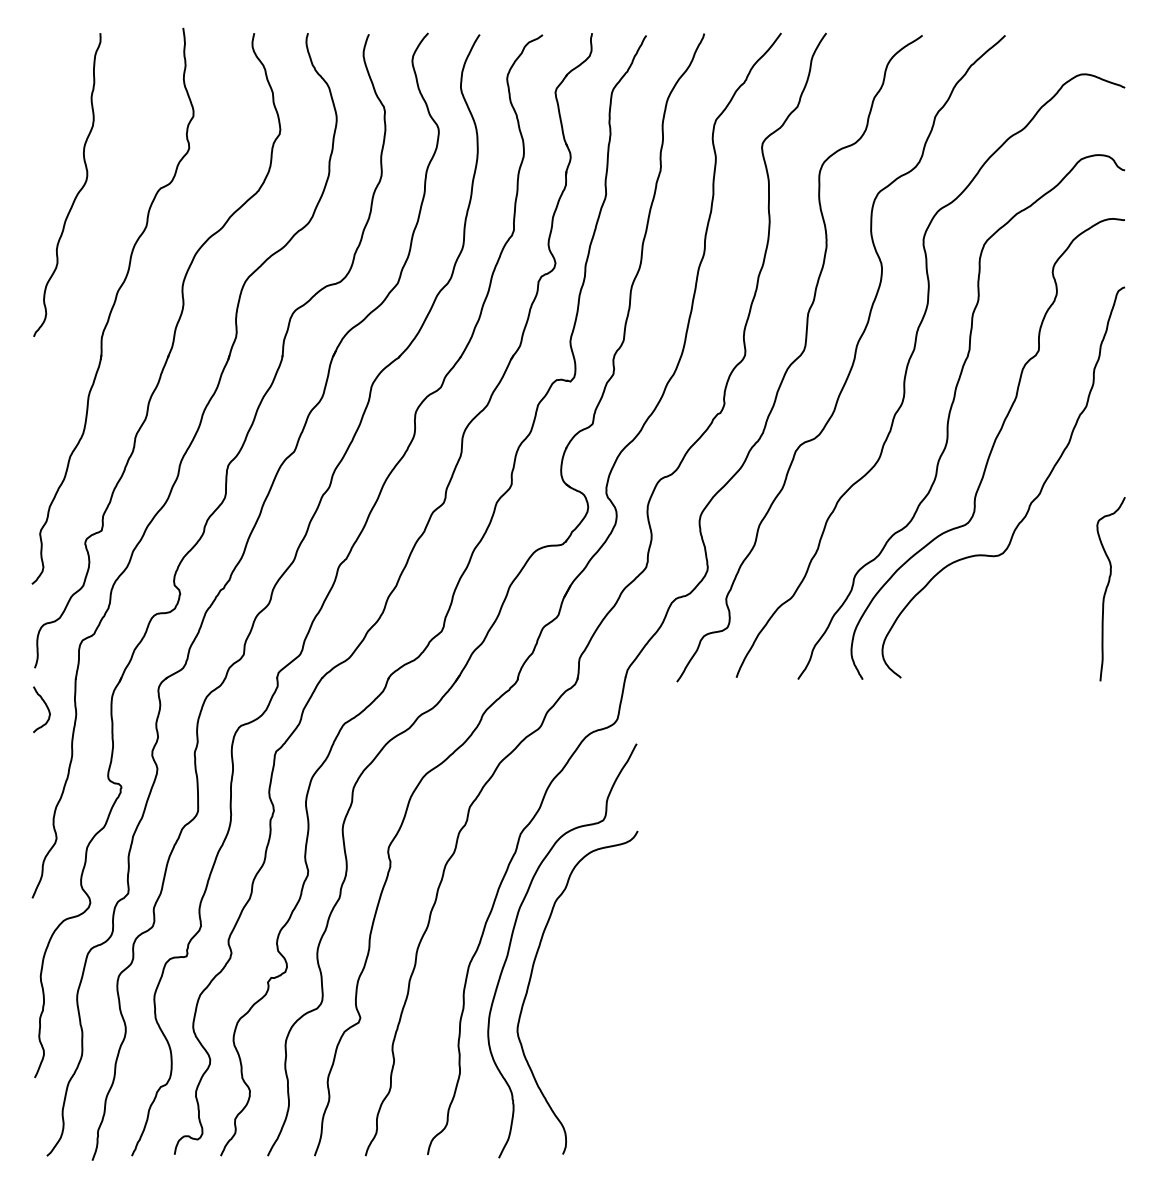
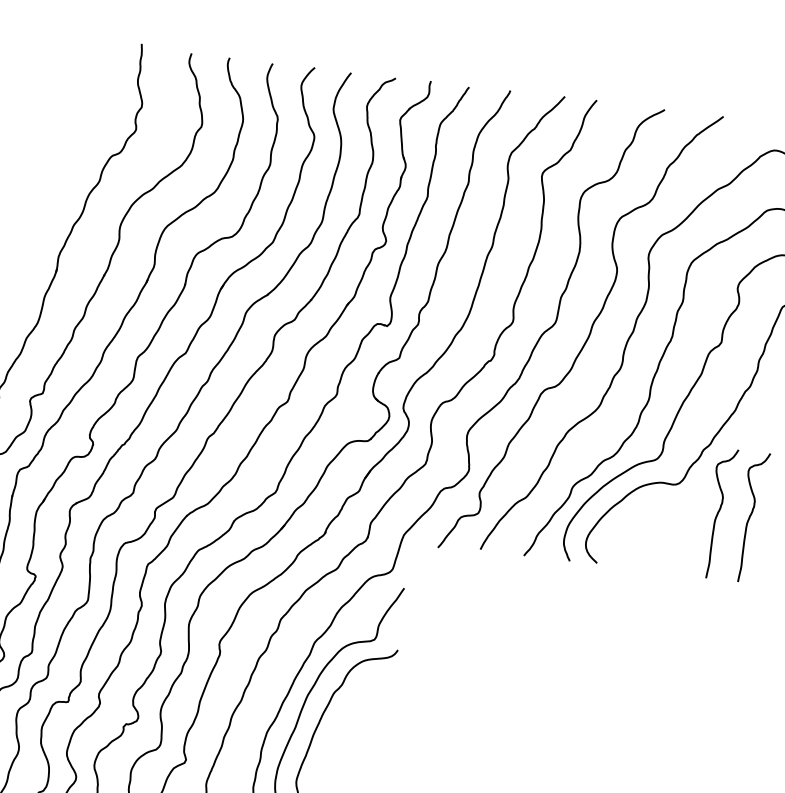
curve: (77, 192) -> (53, 151), removed
curve: (1062, 589) -> (718, 513), added

